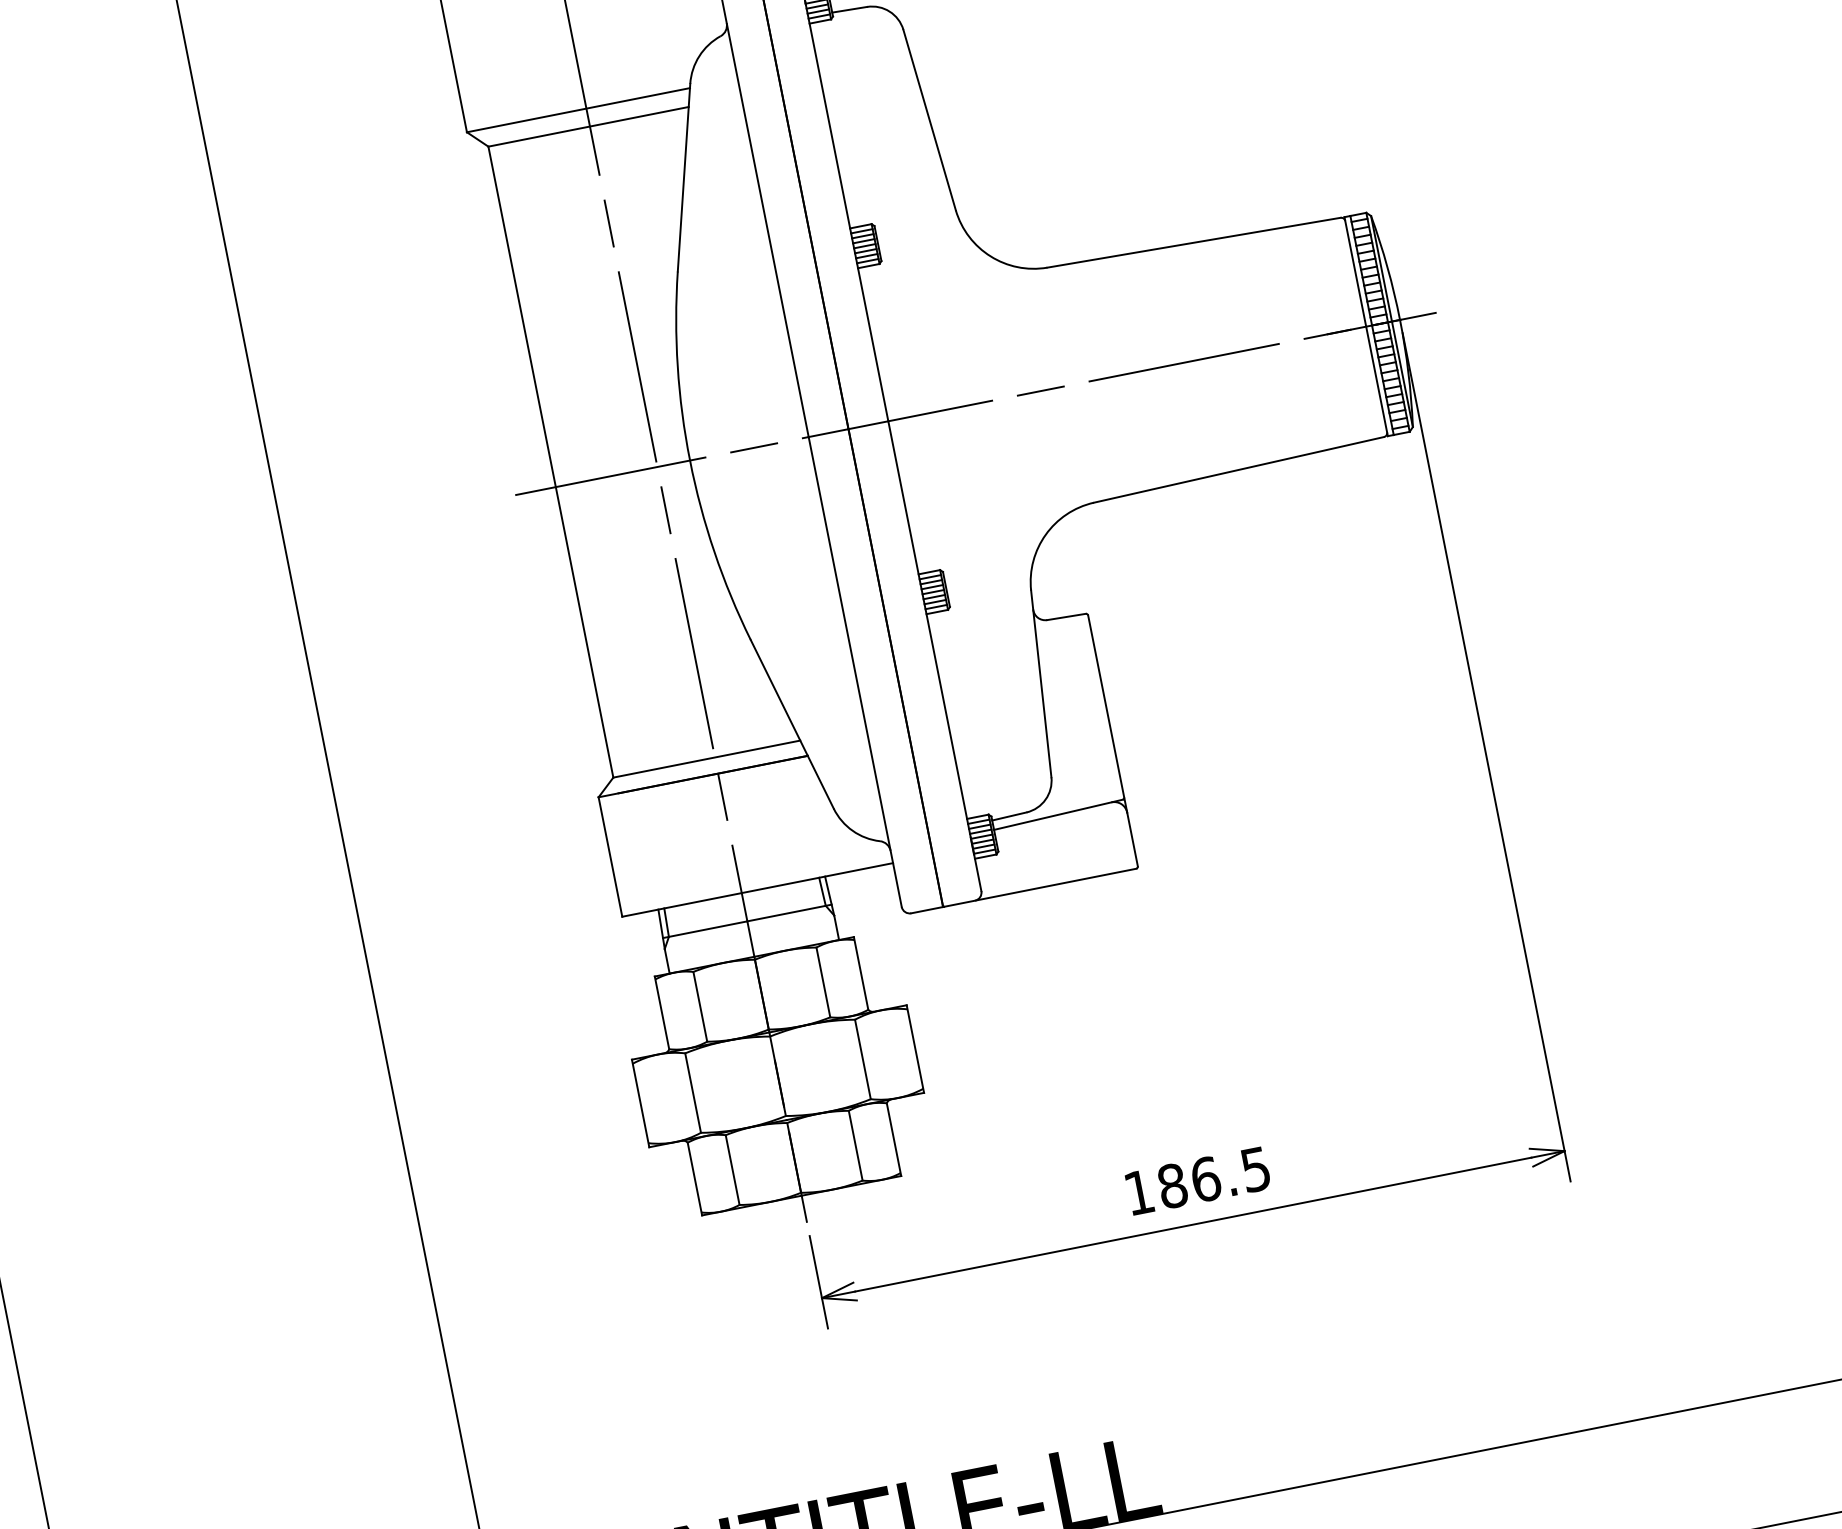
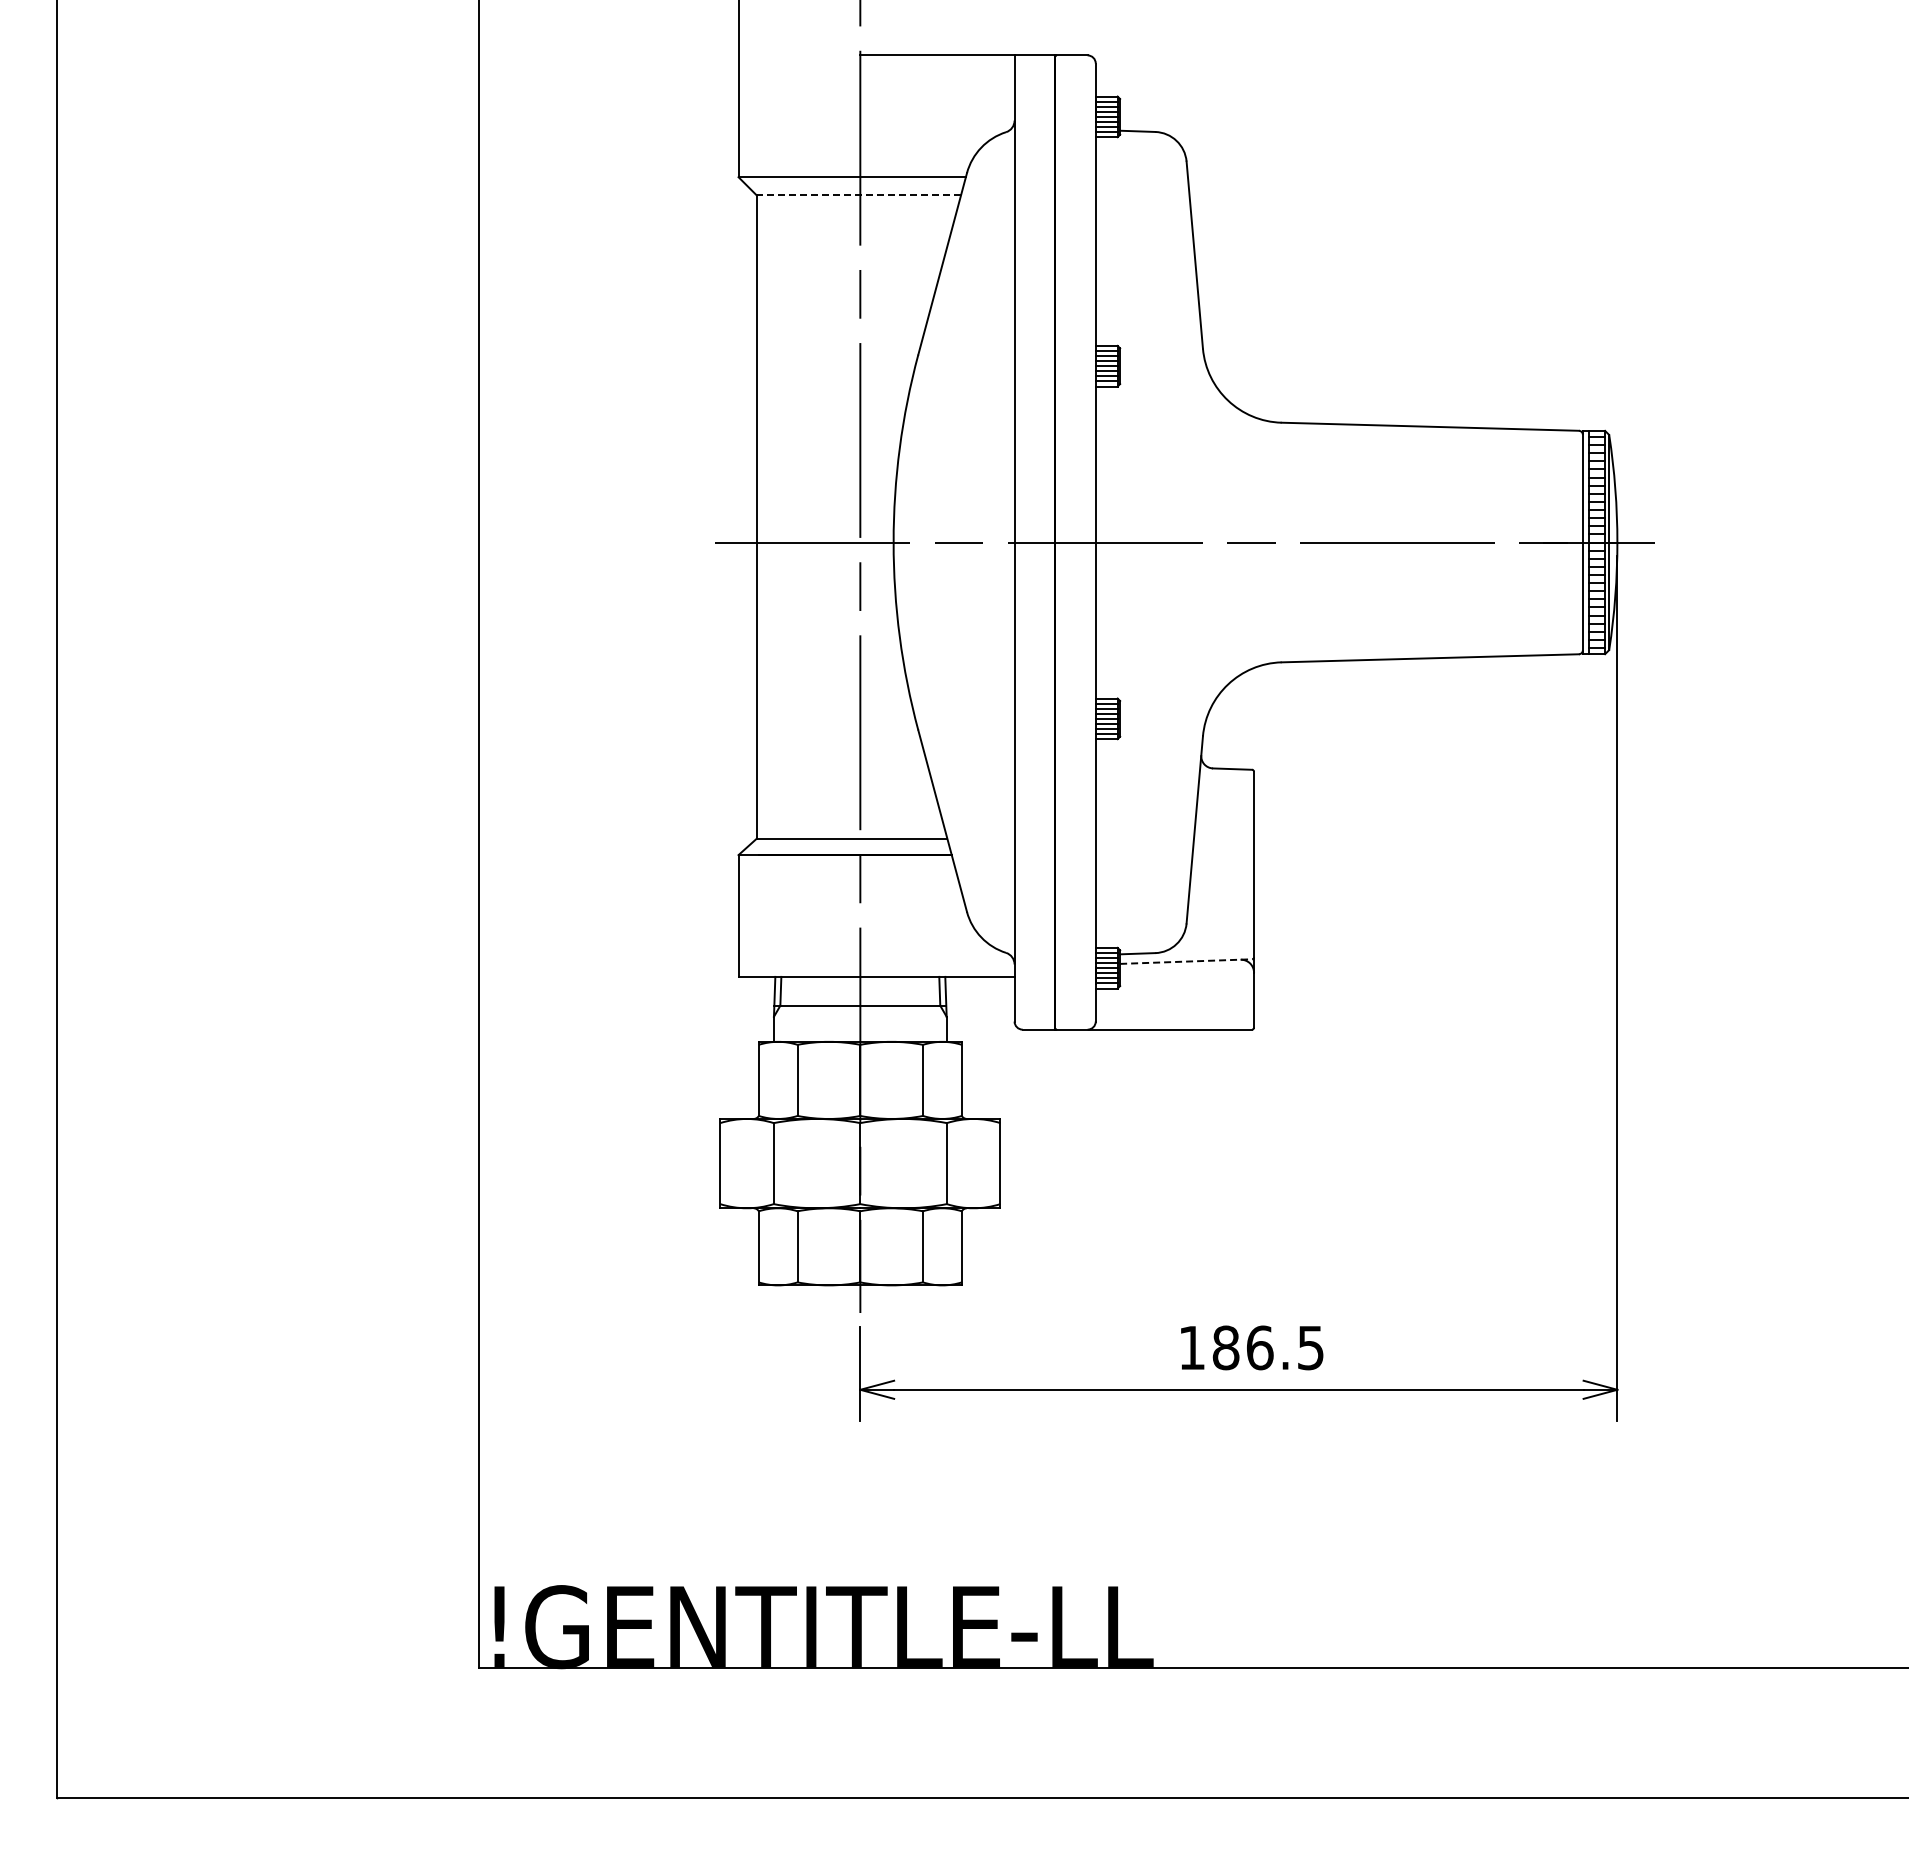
line: (588, 126) -> (858, 195), solid -> dashed
line: (1058, 814) -> (1186, 961), solid -> dashed

